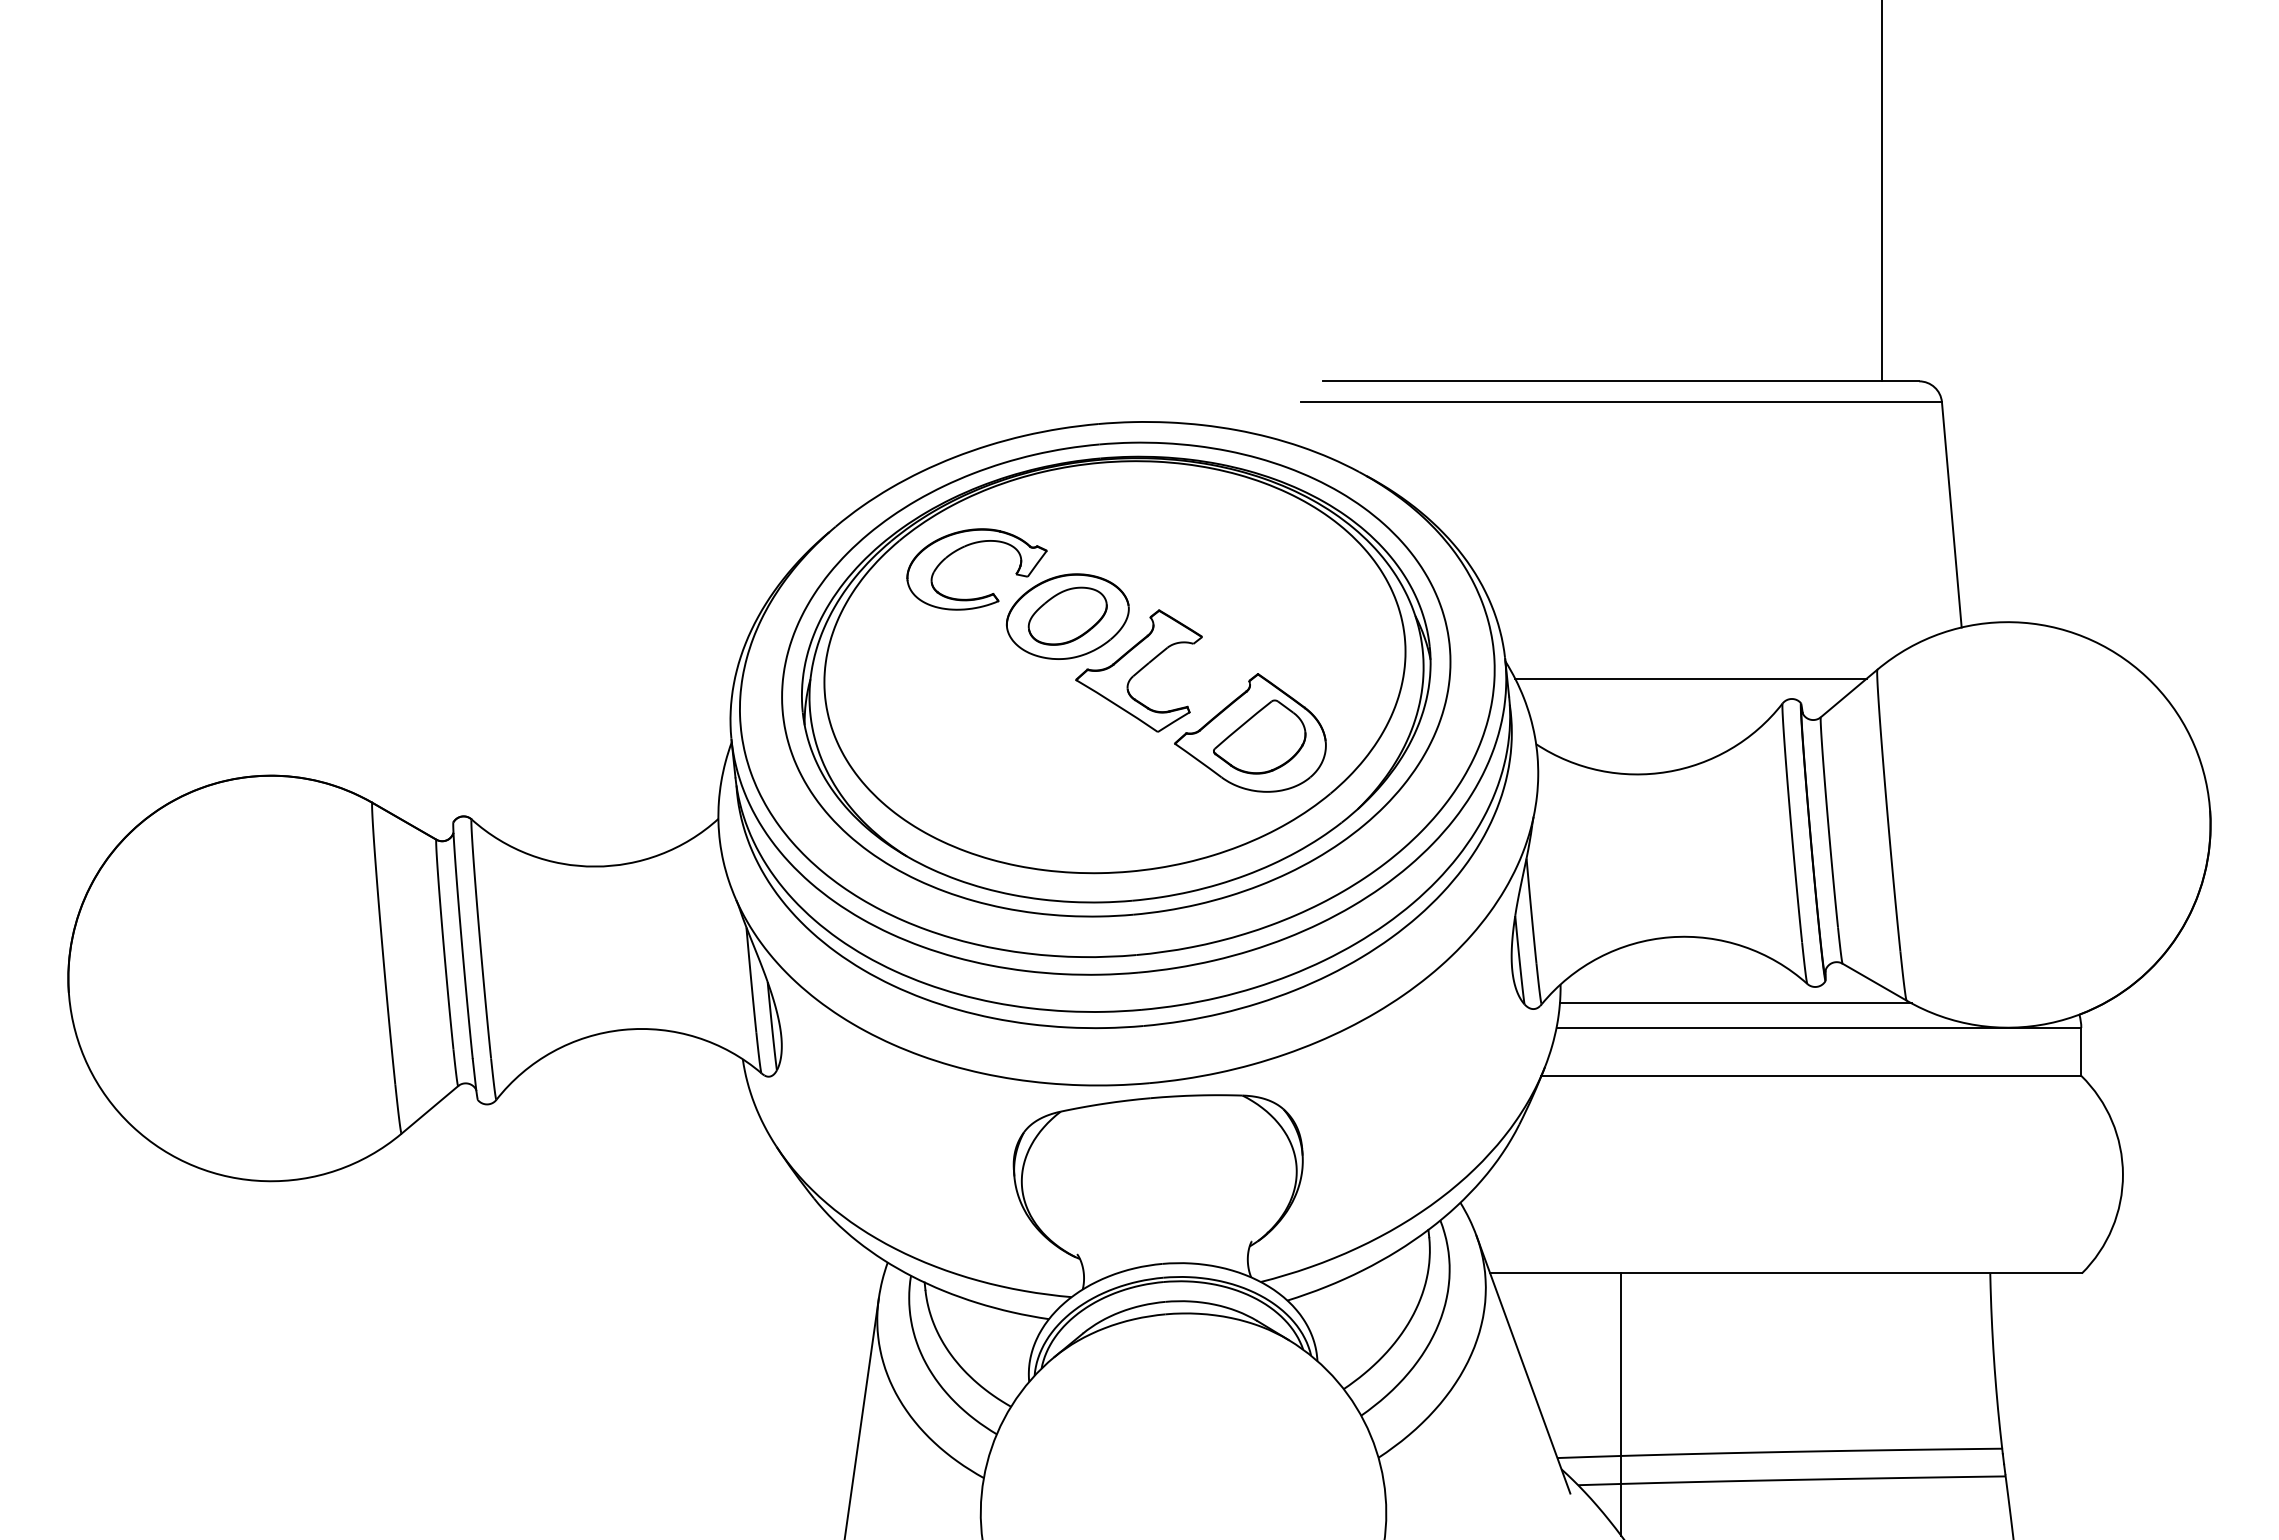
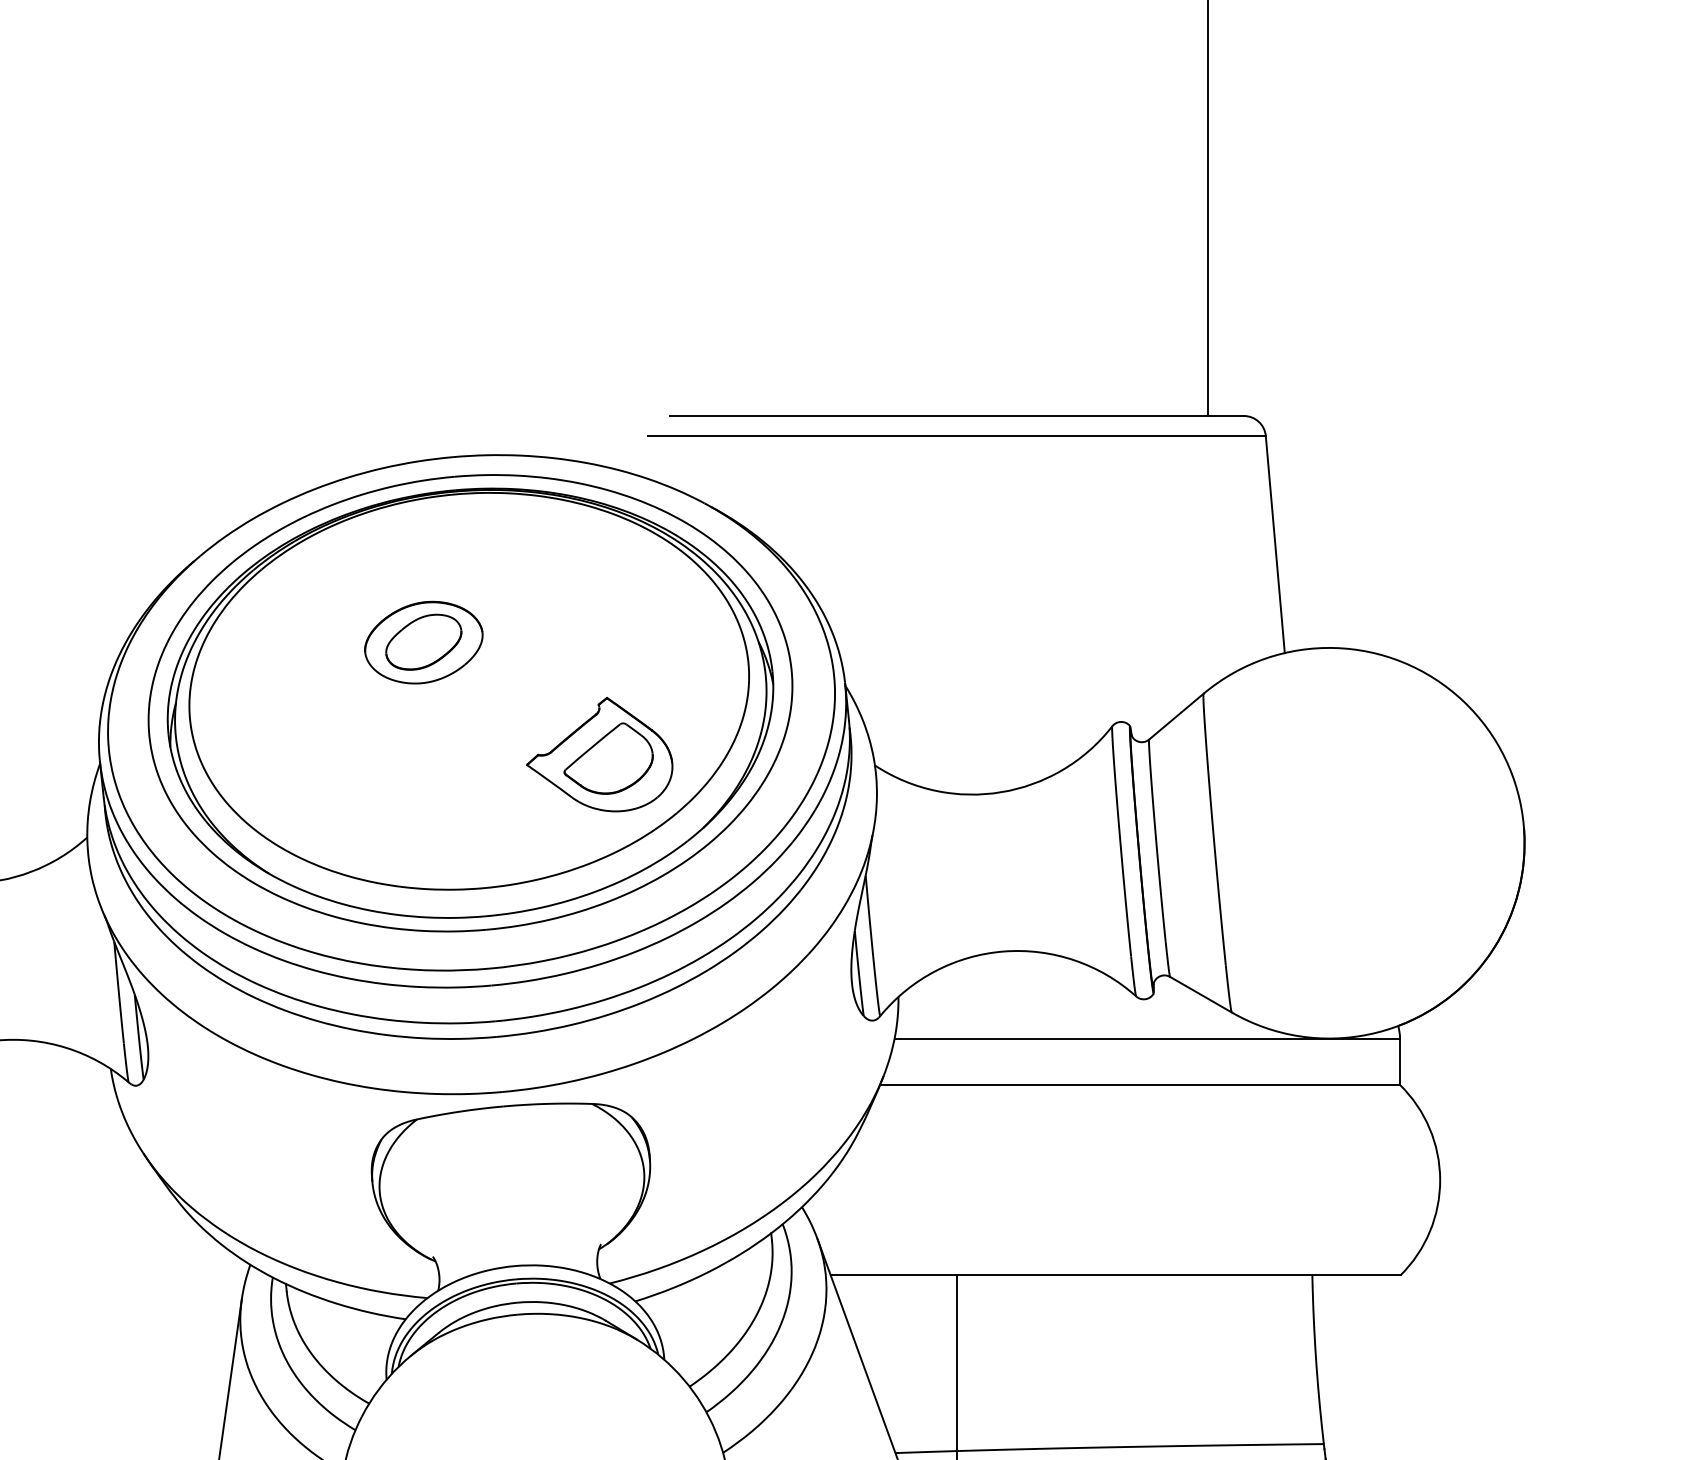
part: (965, 547) -> (325, 576), removed
part: (1138, 670) -> (491, 694), removed
line: (1690, 678) -> (1023, 702), removed
line: (1735, 1003) -> (1066, 1015), removed

